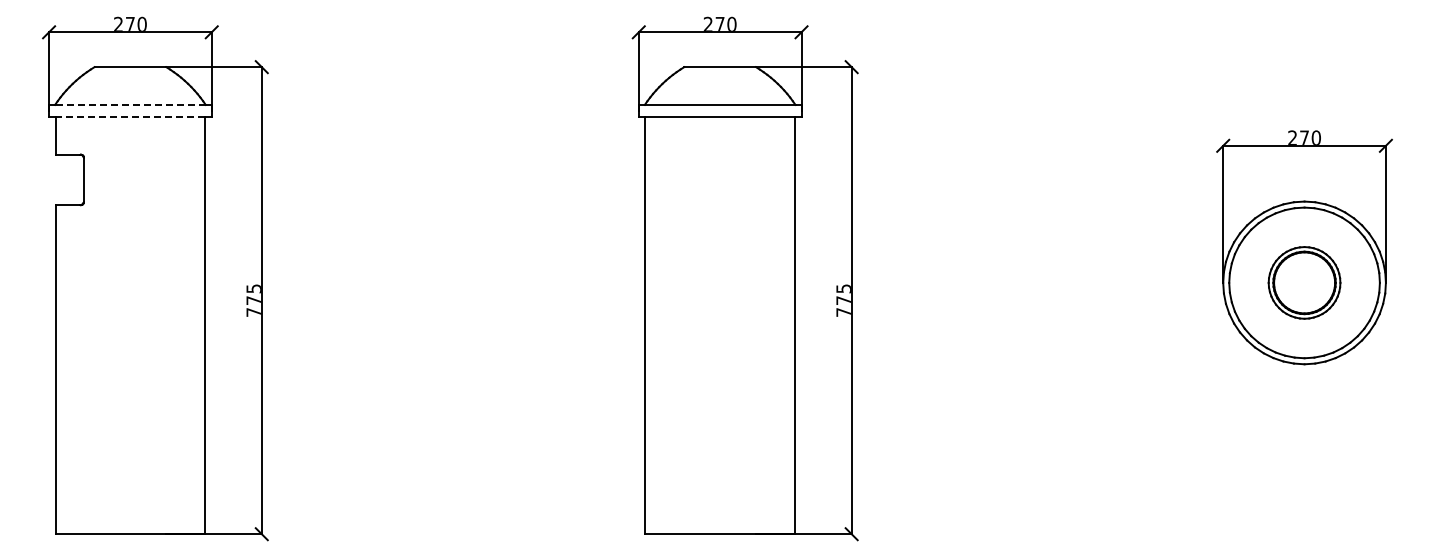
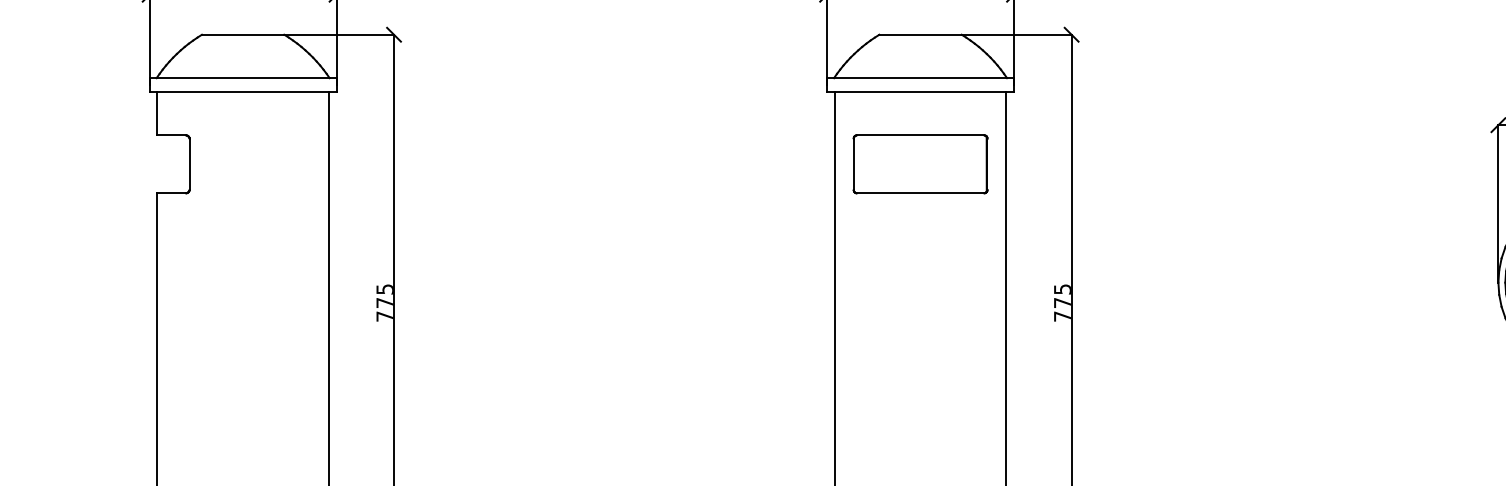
line: (129, 104) -> (242, 77), dashed -> solid
line: (130, 116) -> (243, 91), dashed -> solid
part: (720, 179) -> (920, 163), added

